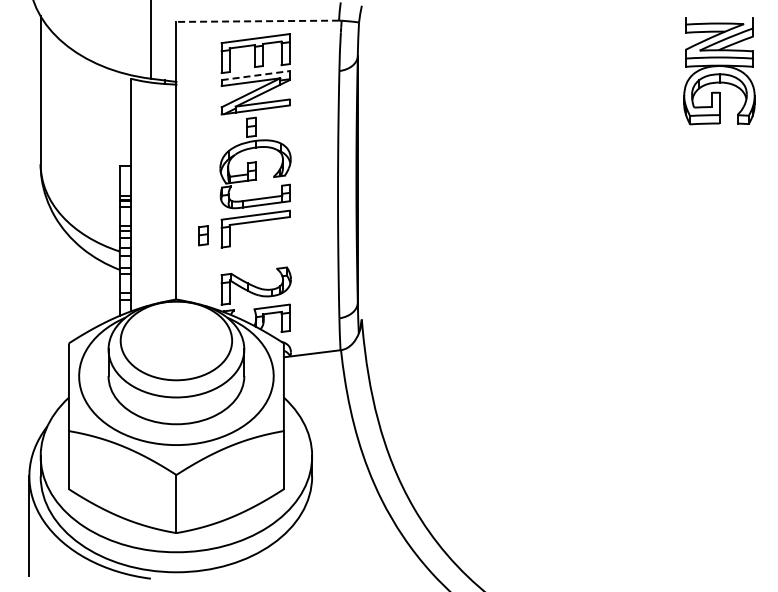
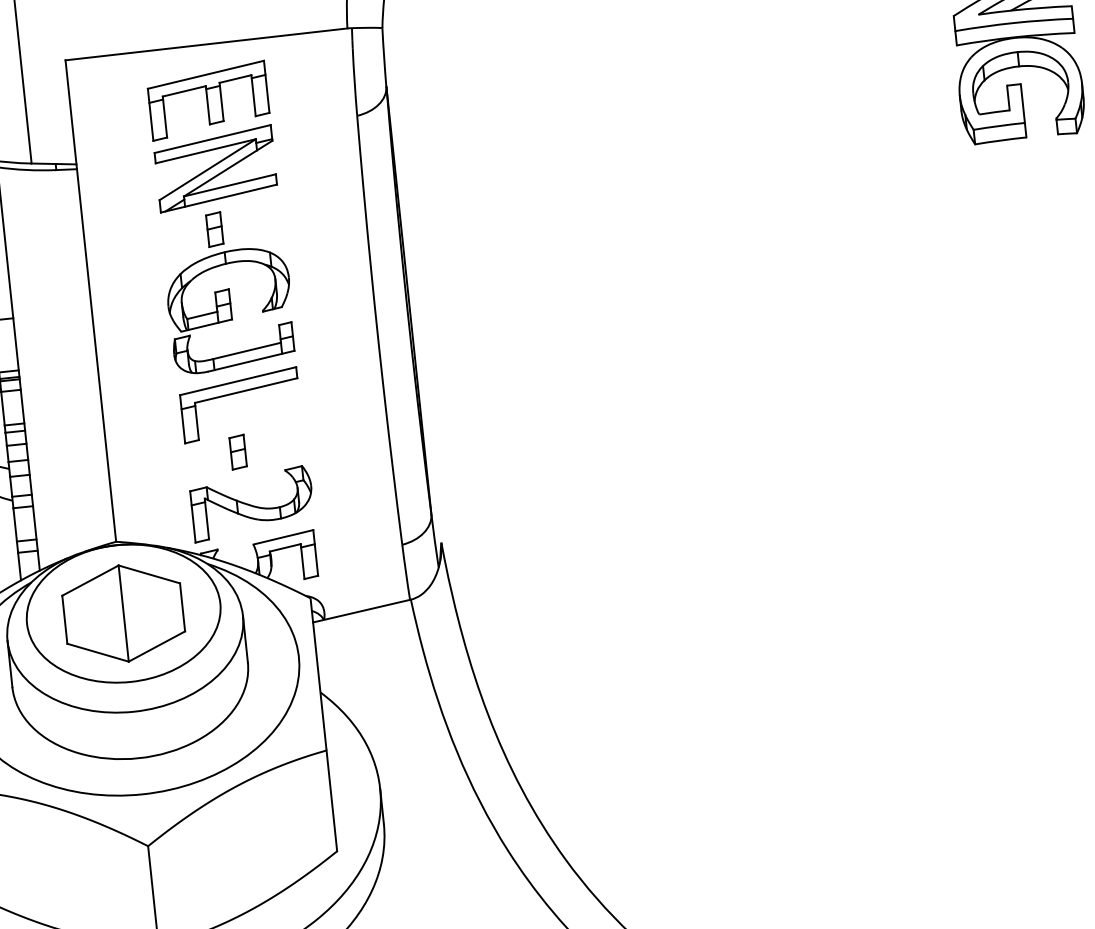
line: (257, 21) -> (206, 44), dashed -> solid
line: (256, 75) -> (214, 138), dashed -> solid
part: (203, 235) -> (238, 451), moved
part: (176, 340) -> (123, 612), added

